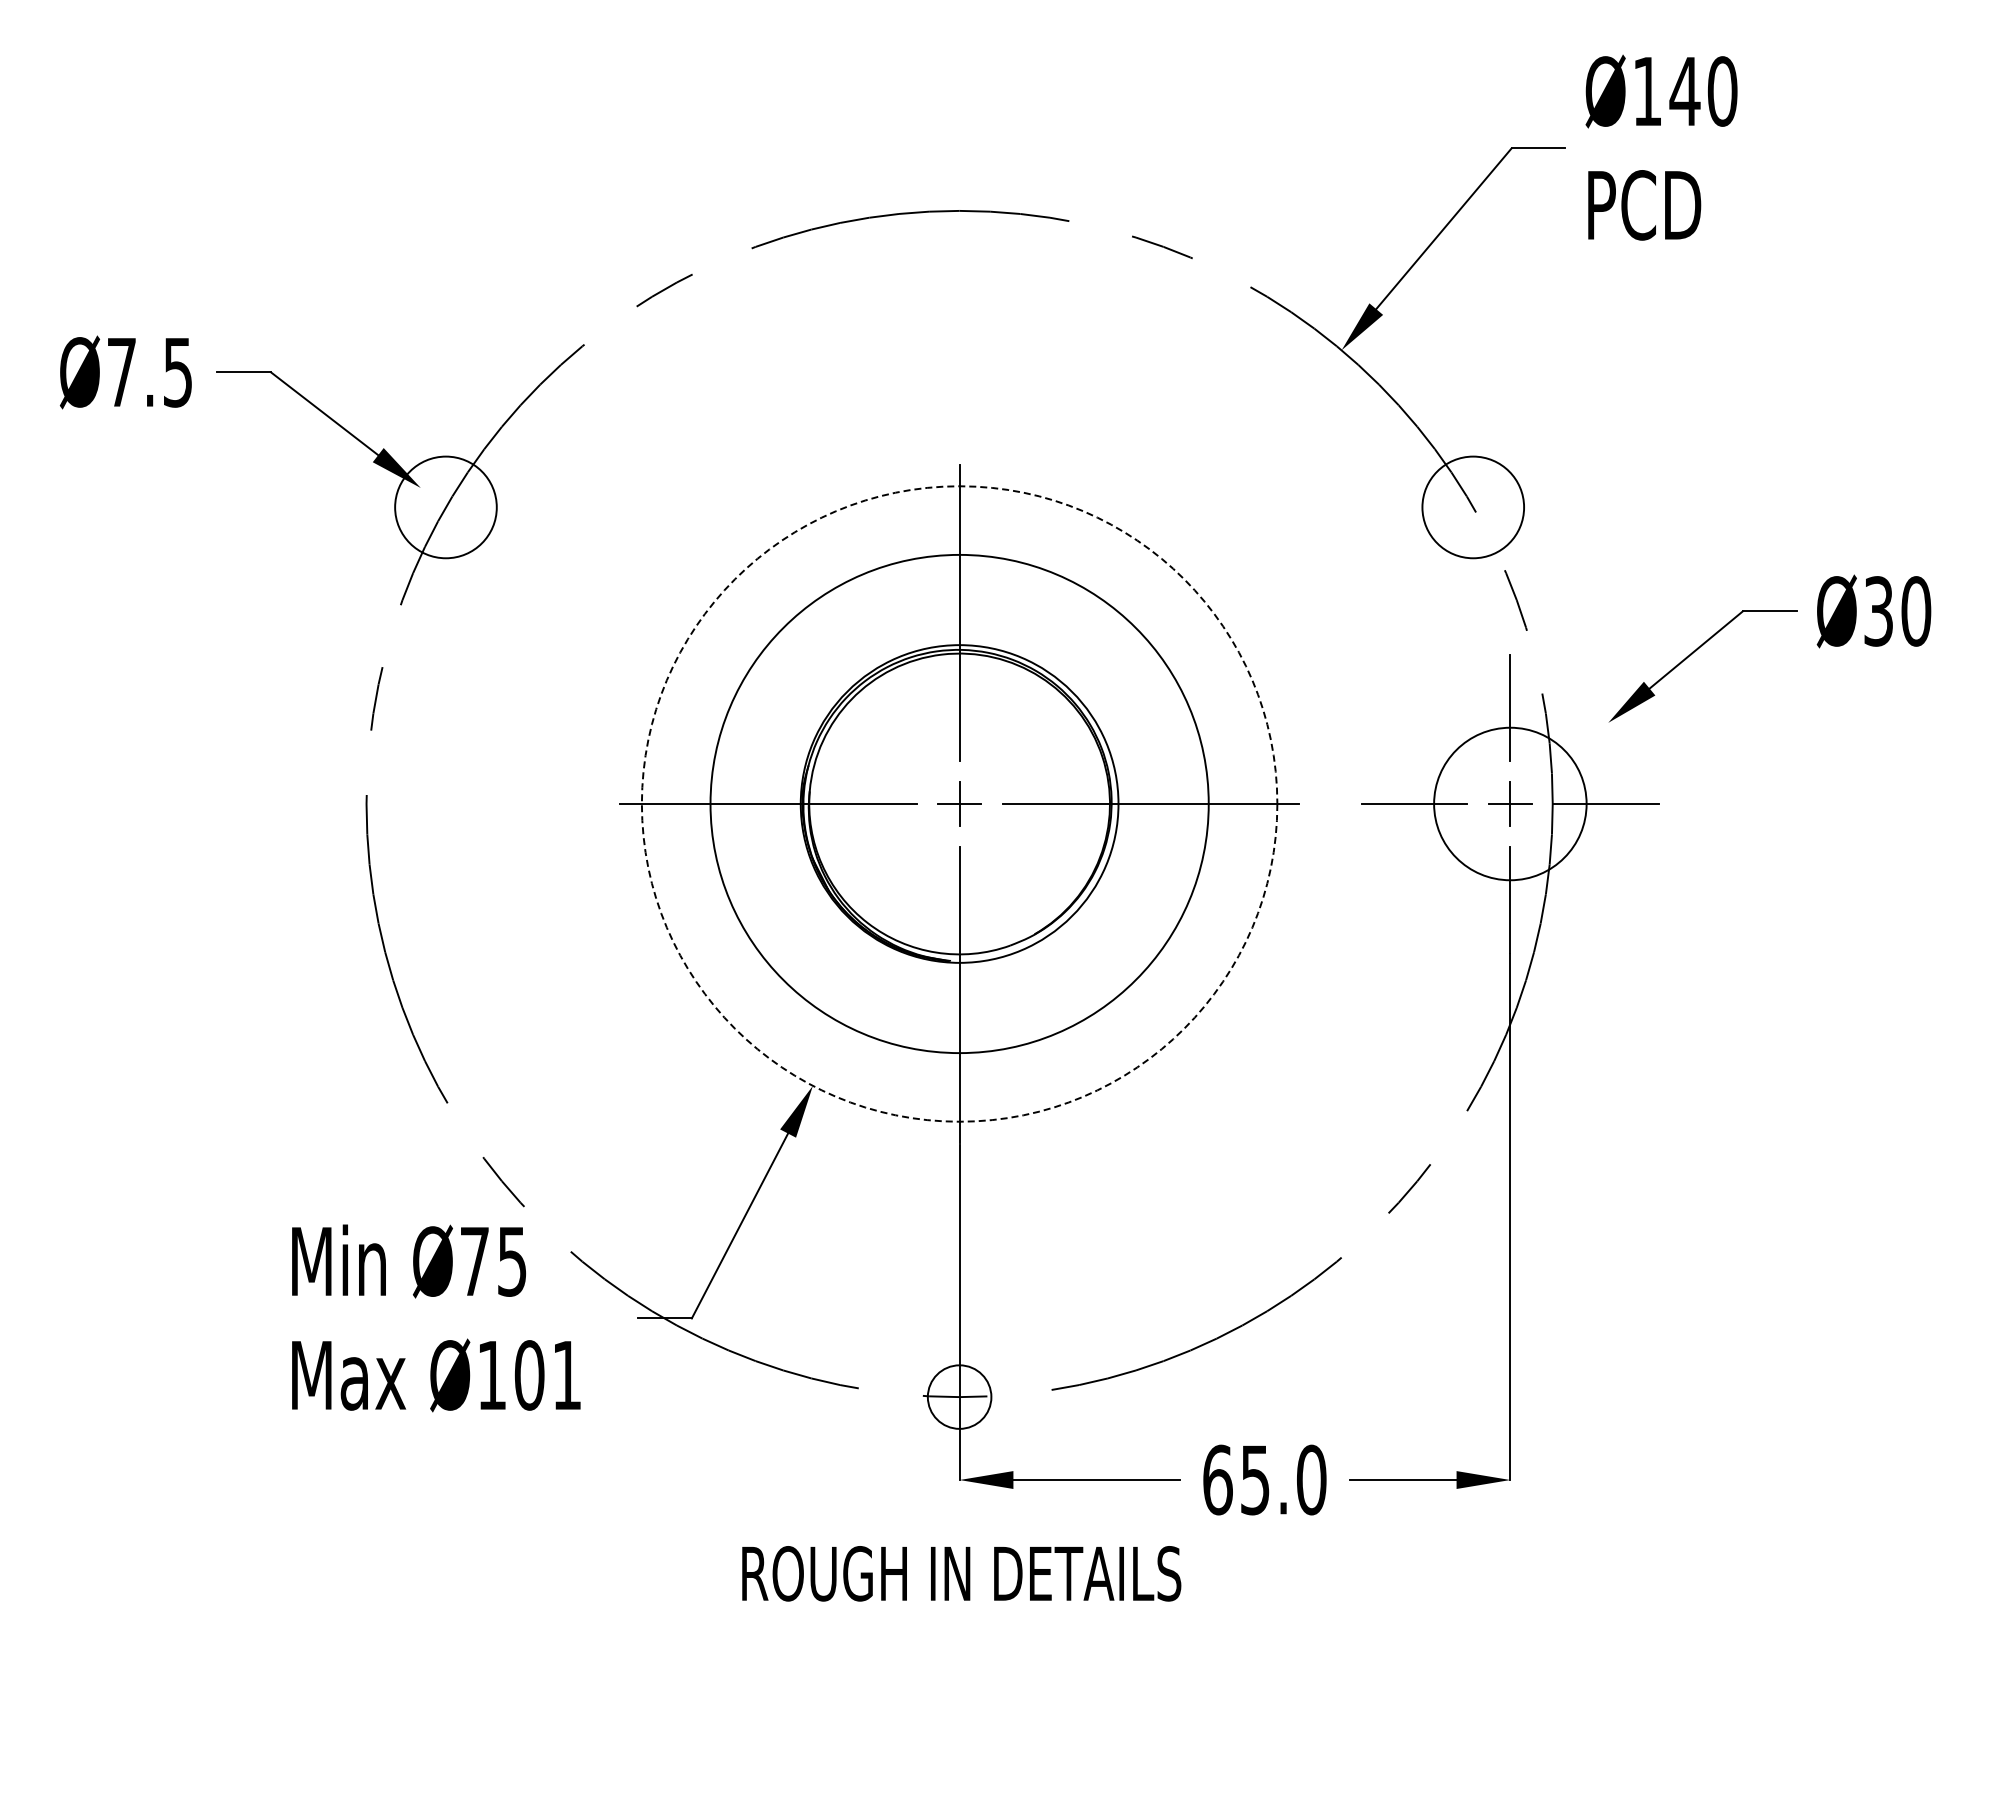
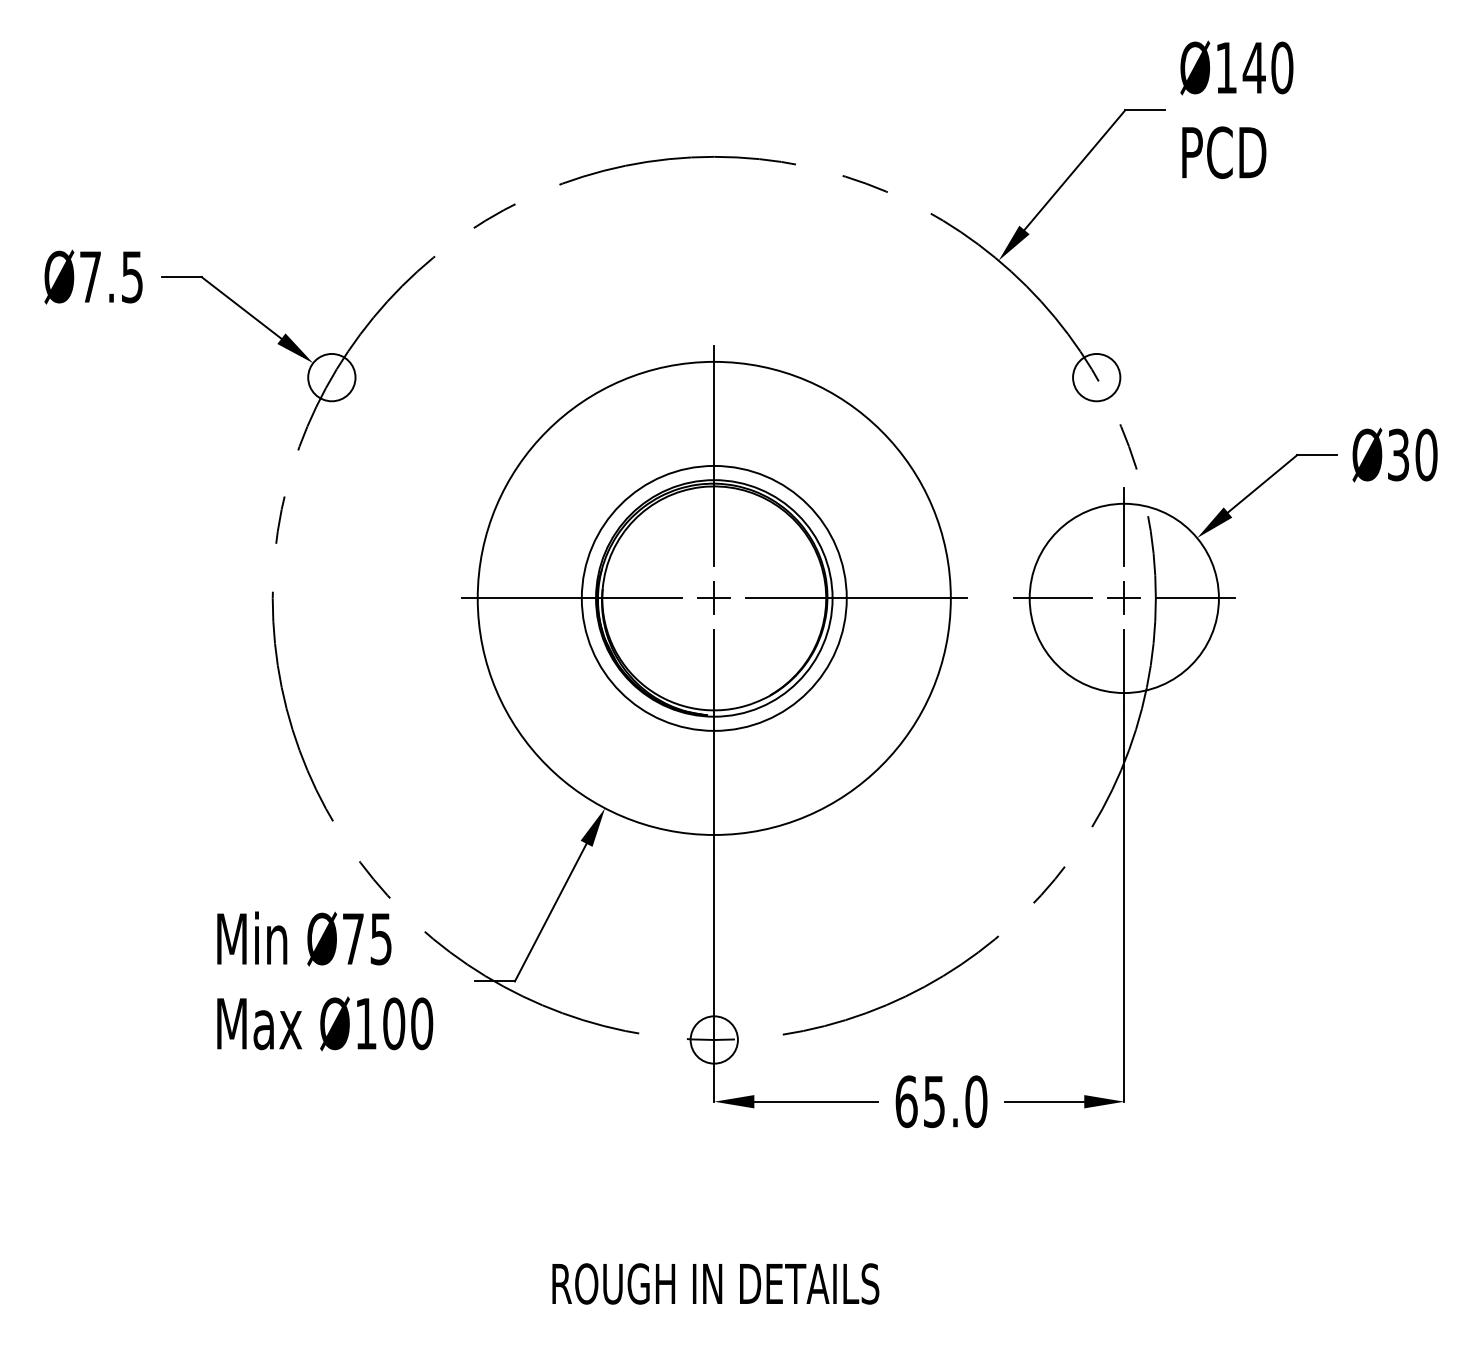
circle: (445, 507) -> (331, 377), size x0.62
circle: (1473, 507) -> (1096, 377), size x0.62
circle: (959, 803) -> (714, 598), dashed -> solid
circle: (959, 803) -> (714, 598), size x0.71
circle: (1510, 803) -> (1124, 598), size x1.67
text: (567, 1375) -> (422, 1023), Ø101 -> Ø100
text: (961, 1573) -> (715, 1283), moved

